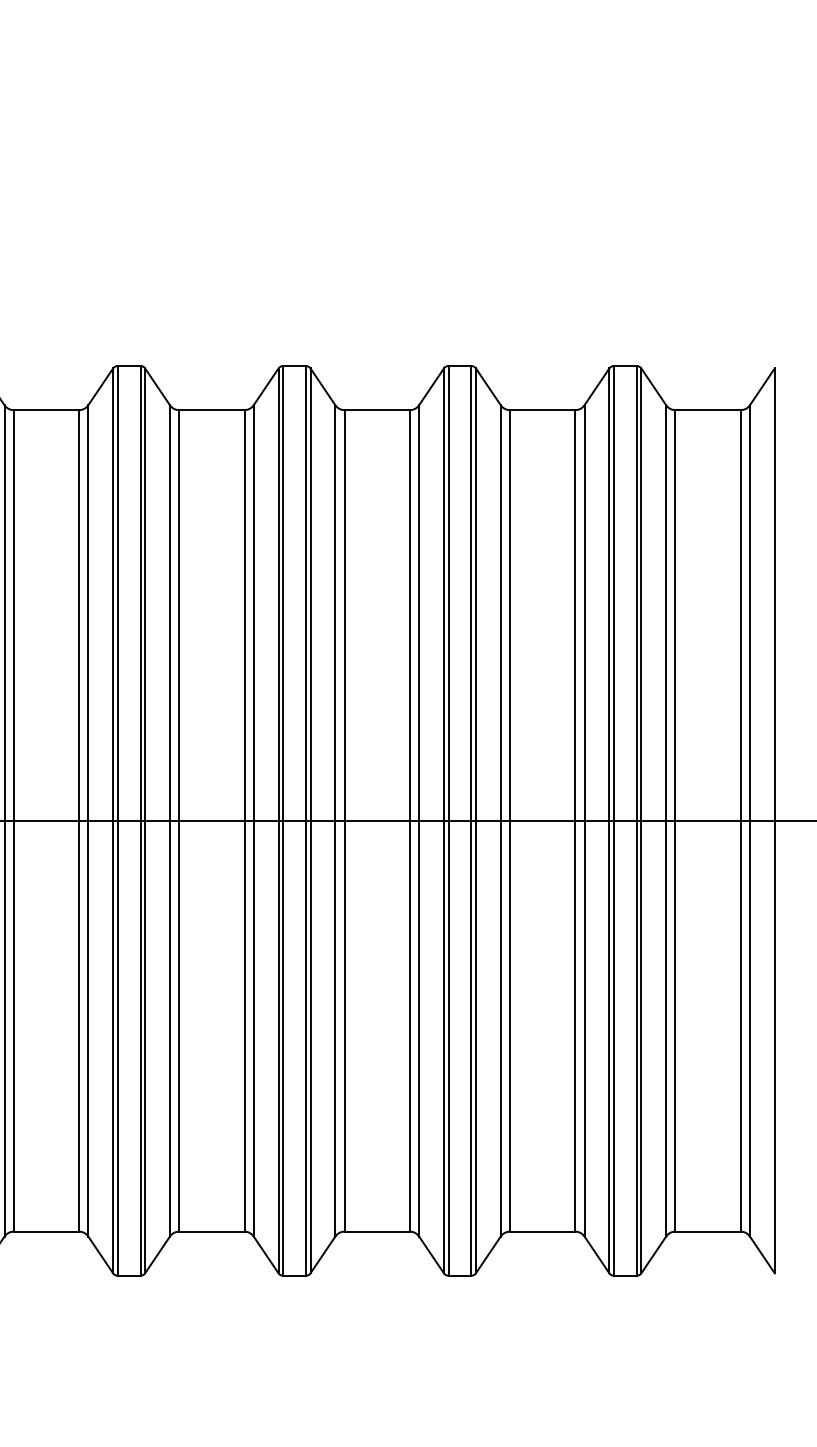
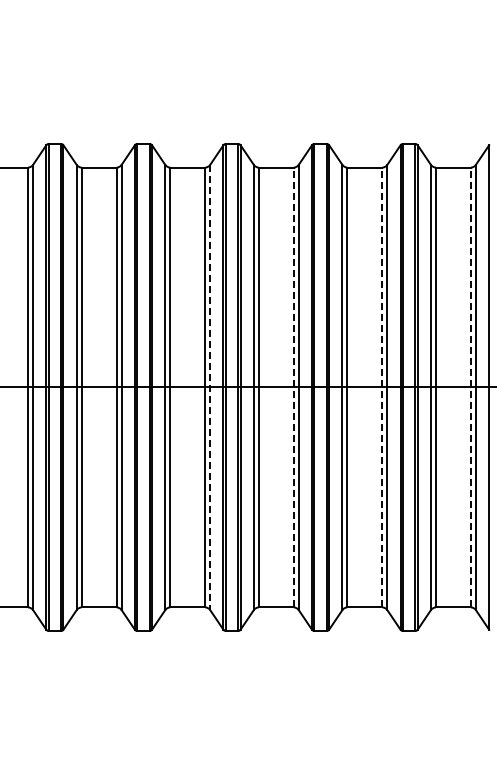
line: (254, 820) -> (210, 387), solid -> dashed
line: (409, 820) -> (293, 387), solid -> dashed
line: (575, 820) -> (382, 387), solid -> dashed
line: (739, 820) -> (470, 387), solid -> dashed

